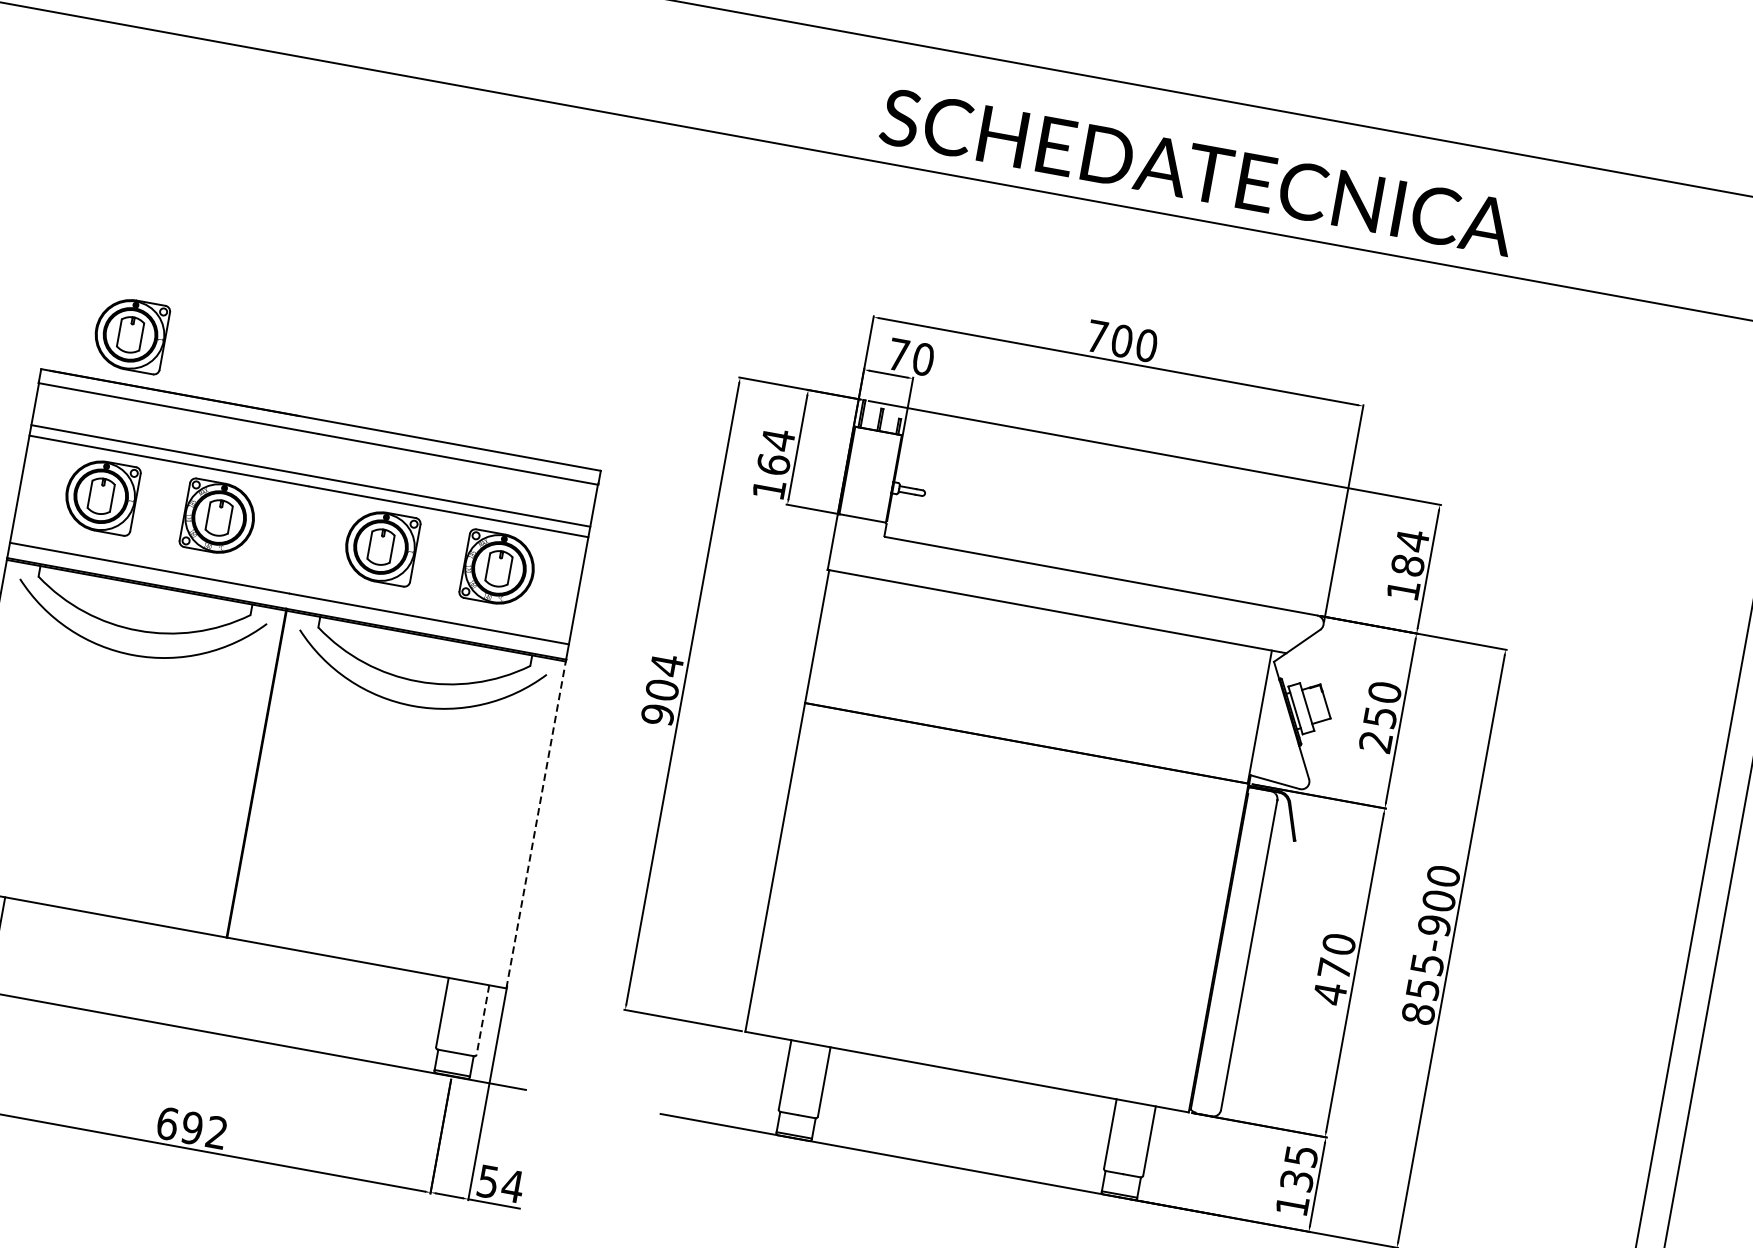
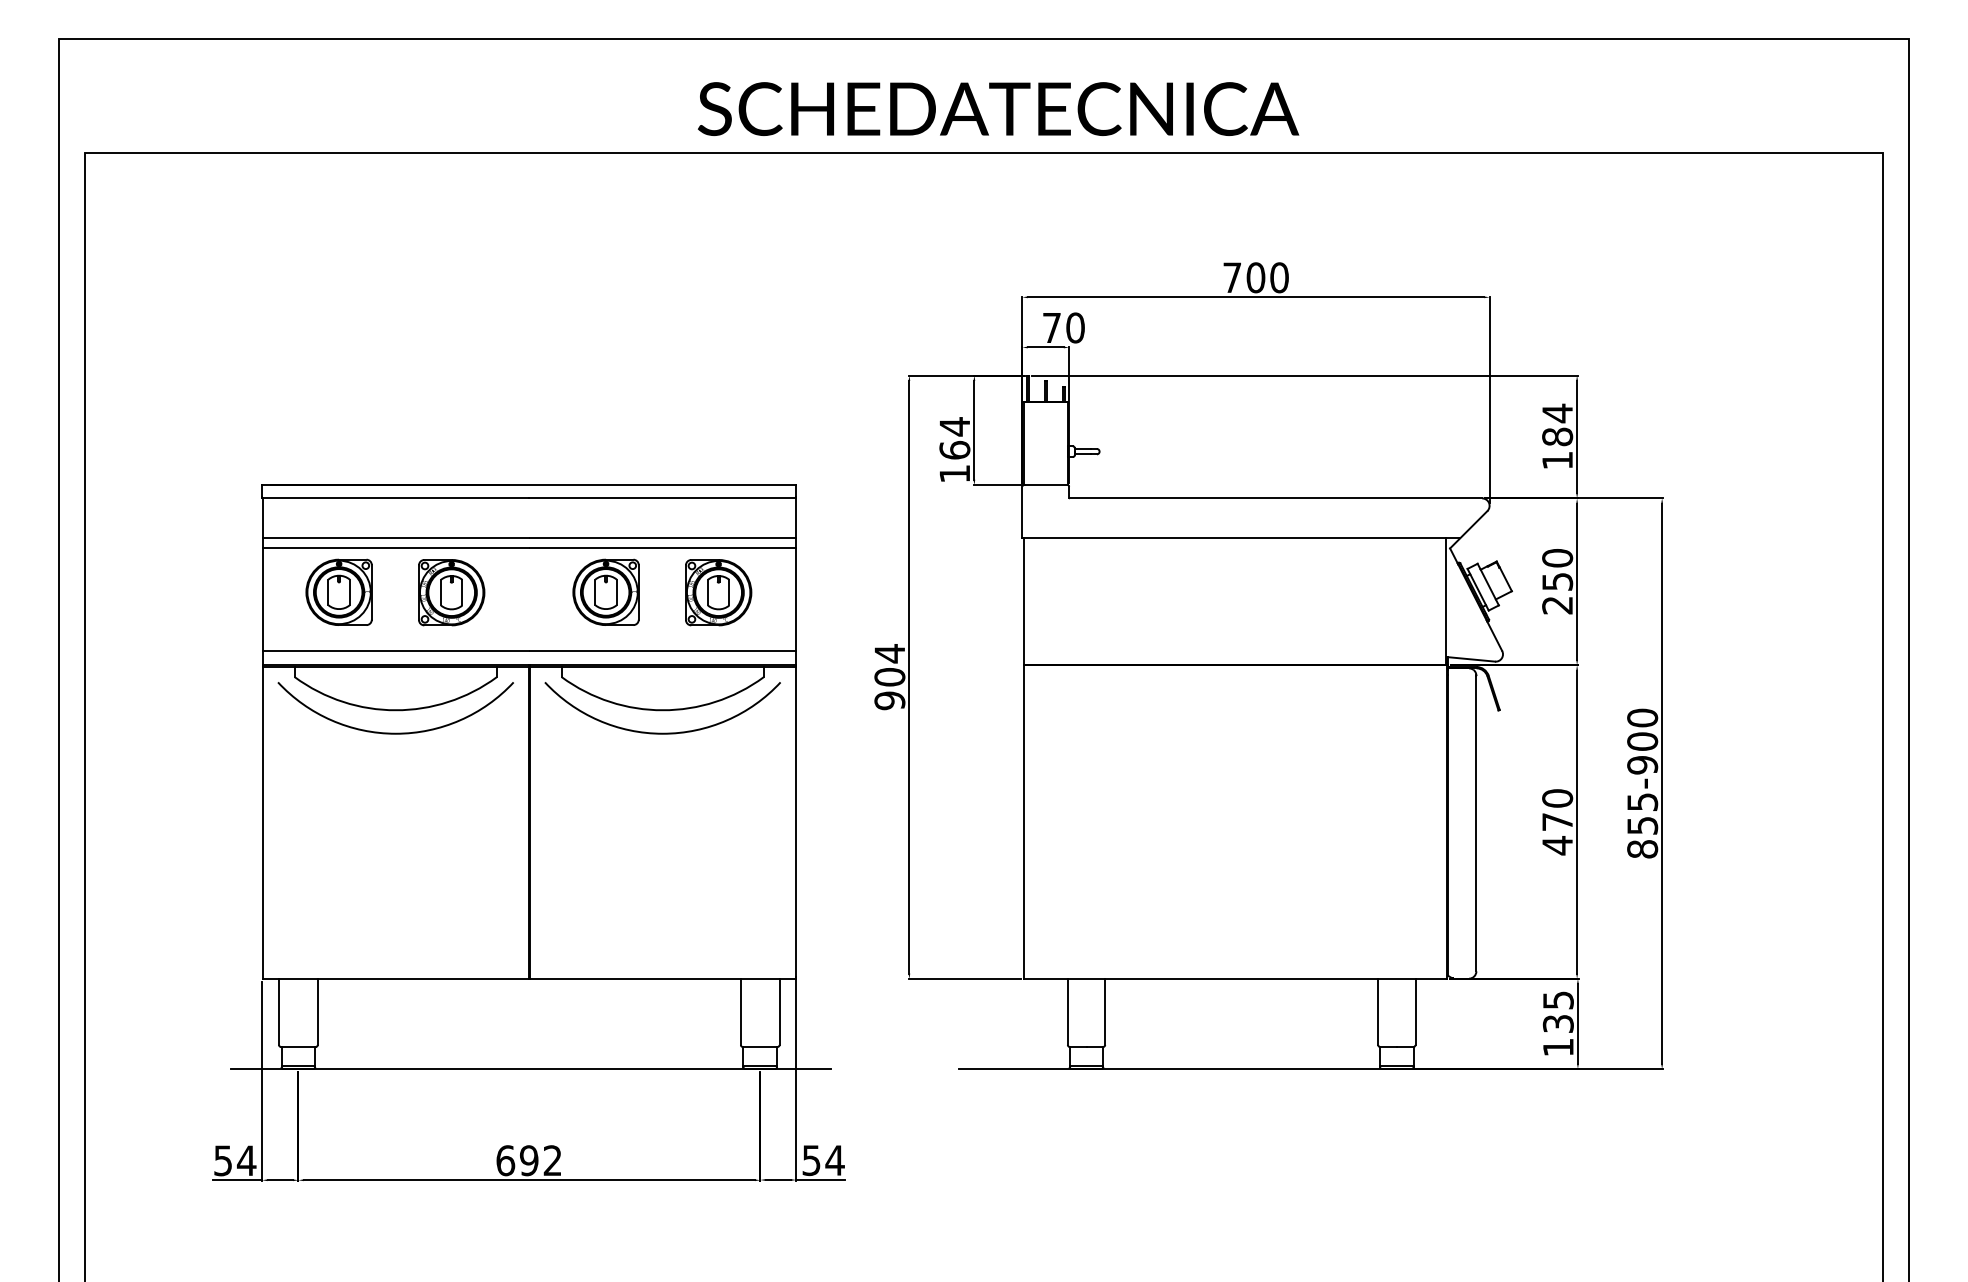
text: (1197, 171) -> (998, 108), moved
part: (130, 333) -> (338, 437), removed
line: (535, 824) -> (795, 822), dashed -> solid
line: (482, 1020) -> (779, 1012), dashed -> solid

